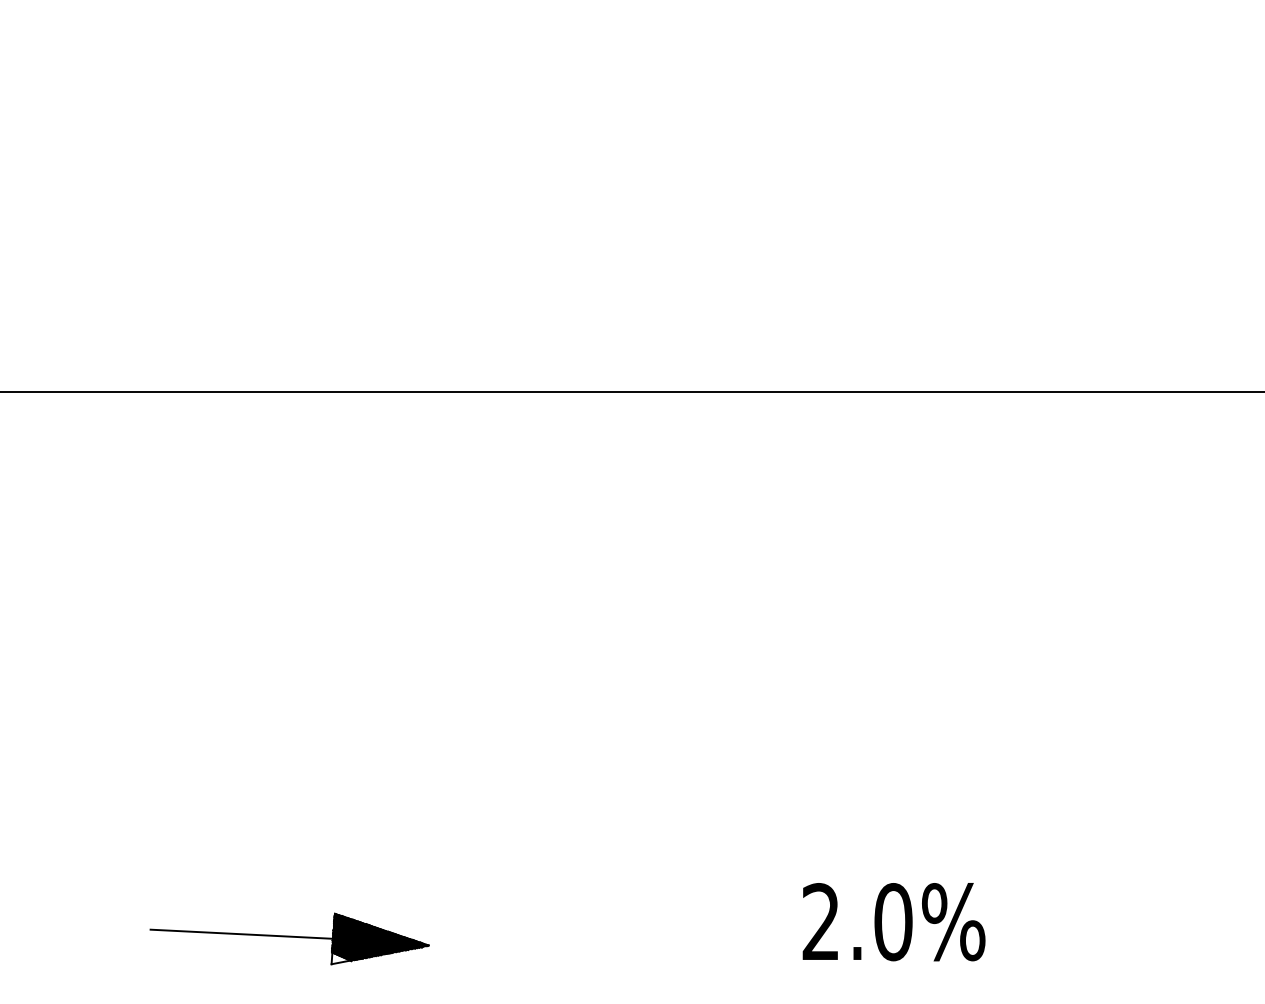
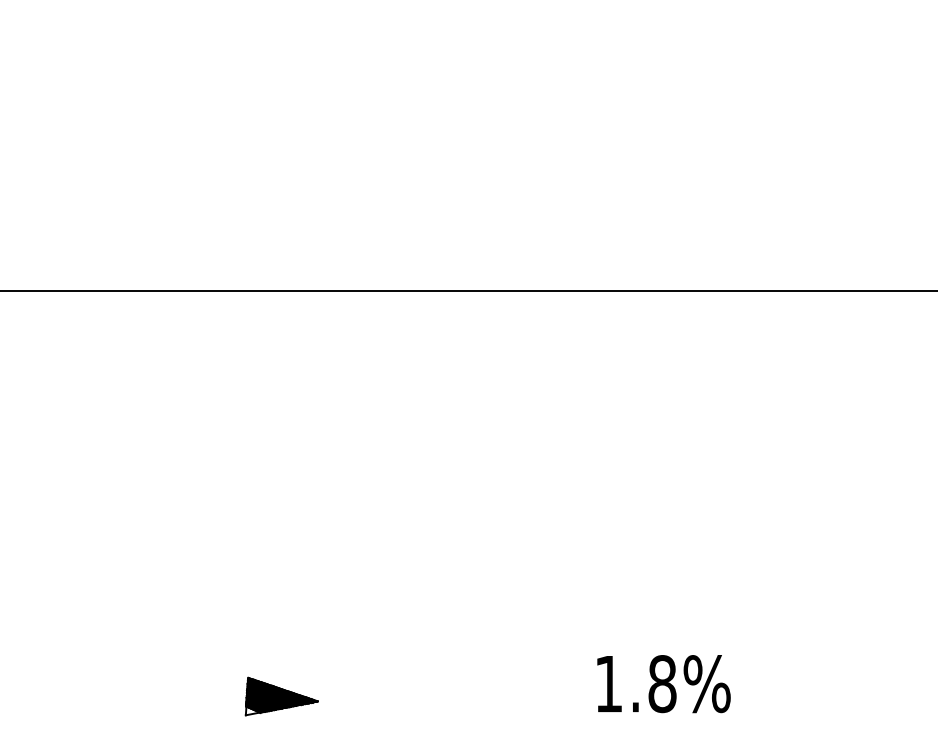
text: (857, 922) -> (635, 684), 2.0% -> 1.8%
line: (241, 933) -> (179, 692), removed

